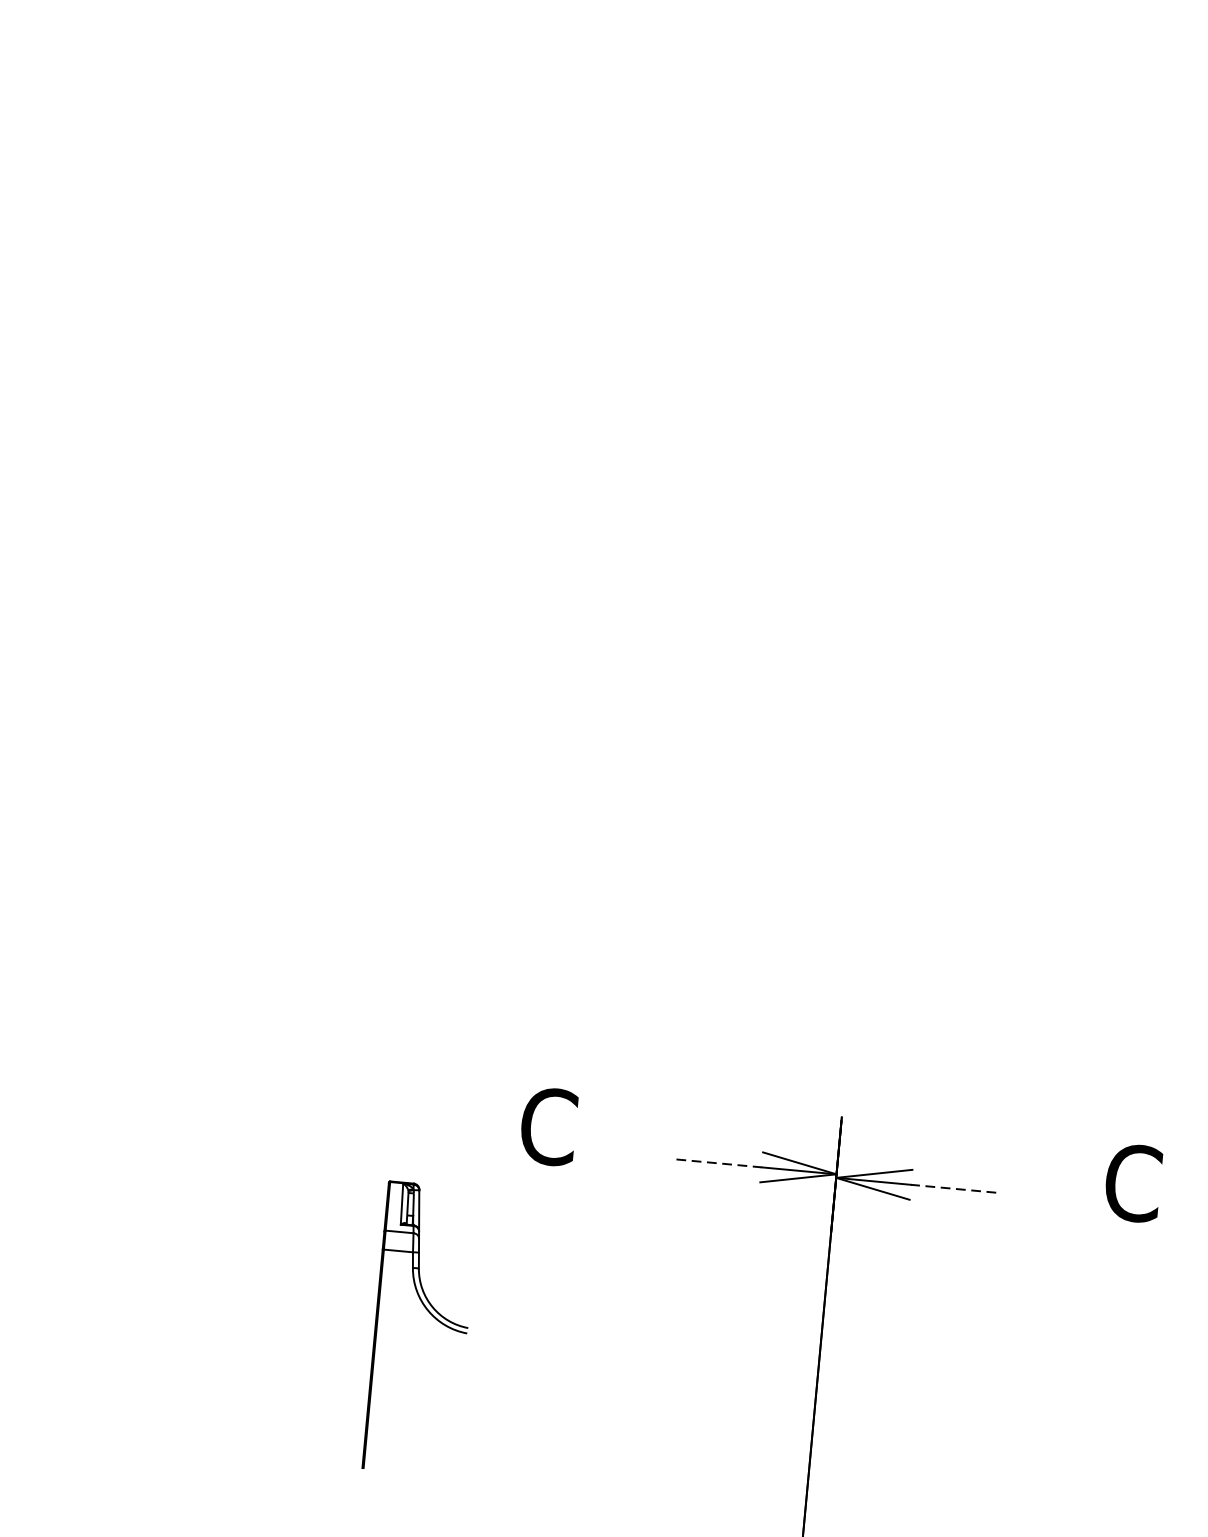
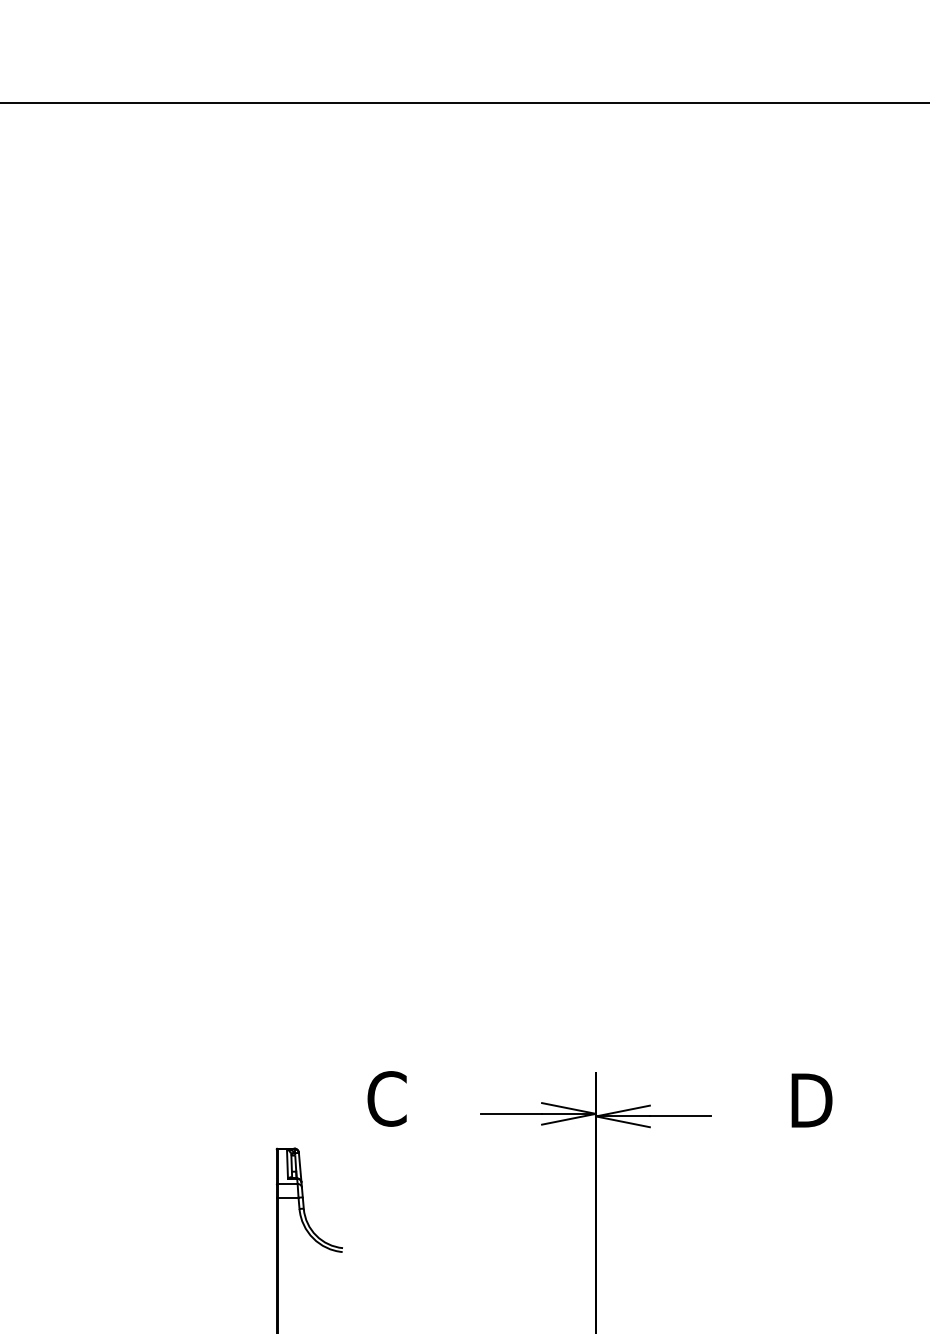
line: (719, 1162) -> (511, 1113), dashed -> solid
text: (1135, 1183) -> (810, 1100), C -> D
line: (953, 1188) -> (680, 1116), dashed -> solid

